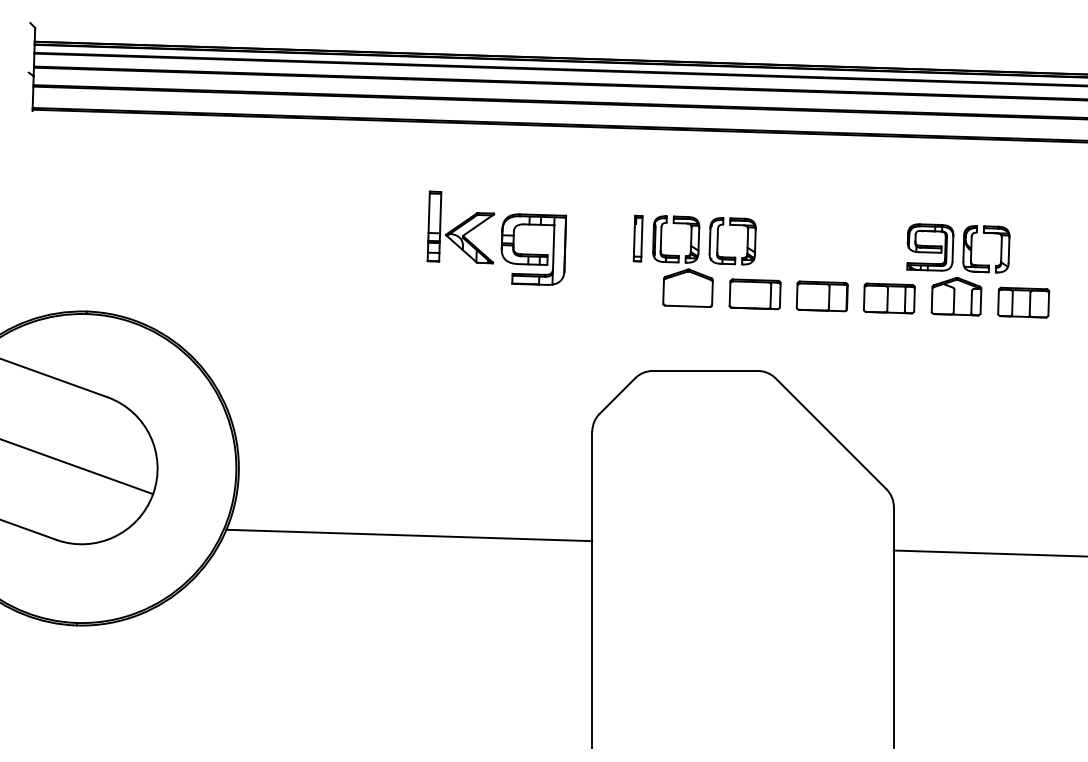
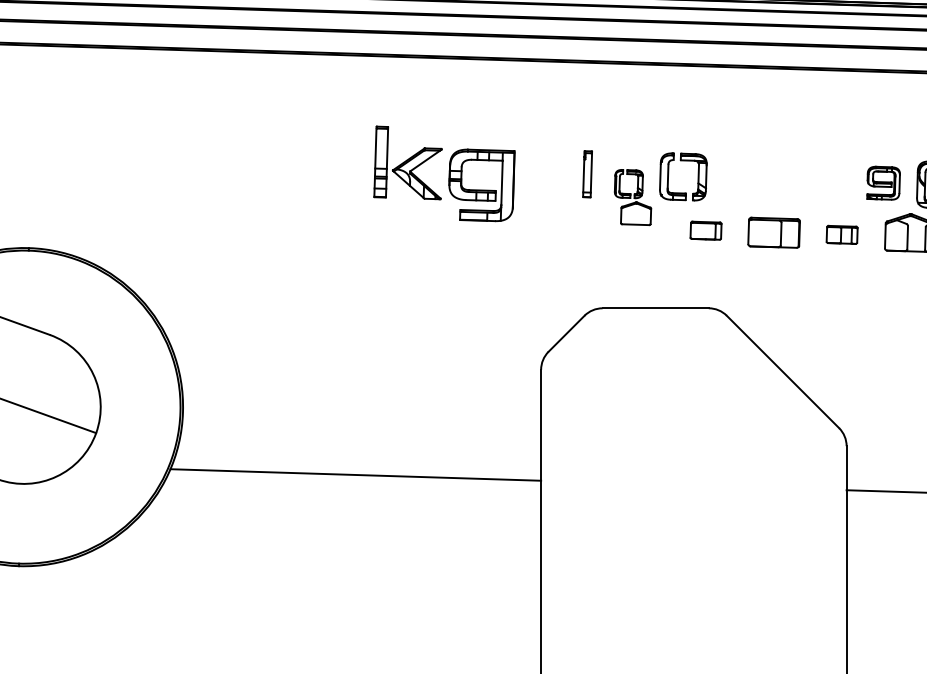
part: (930, 247) -> (883, 183), size x0.7
part: (682, 261) -> (632, 197), size x0.6
part: (754, 294) -> (705, 230), size x0.6
part: (889, 298) -> (842, 234), size x0.6

